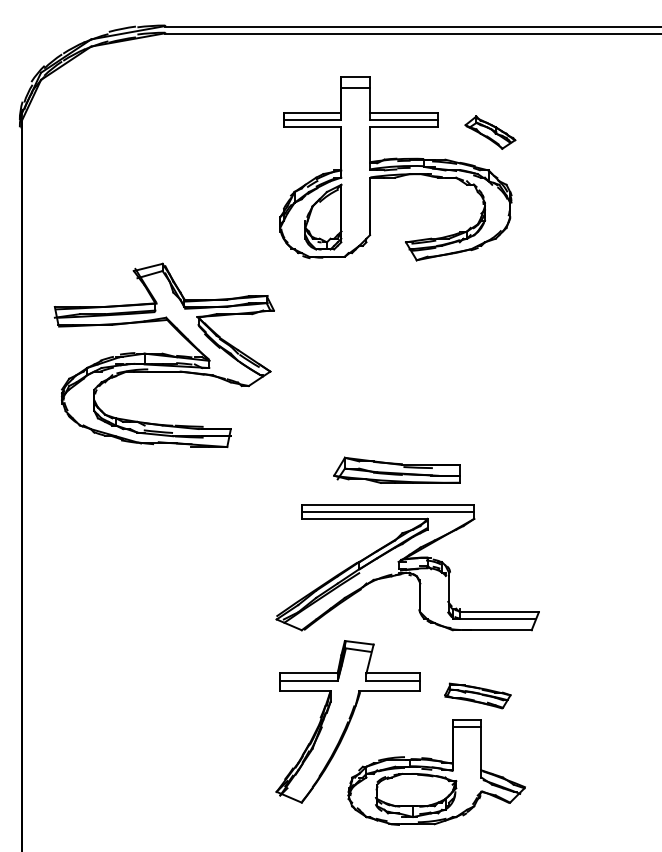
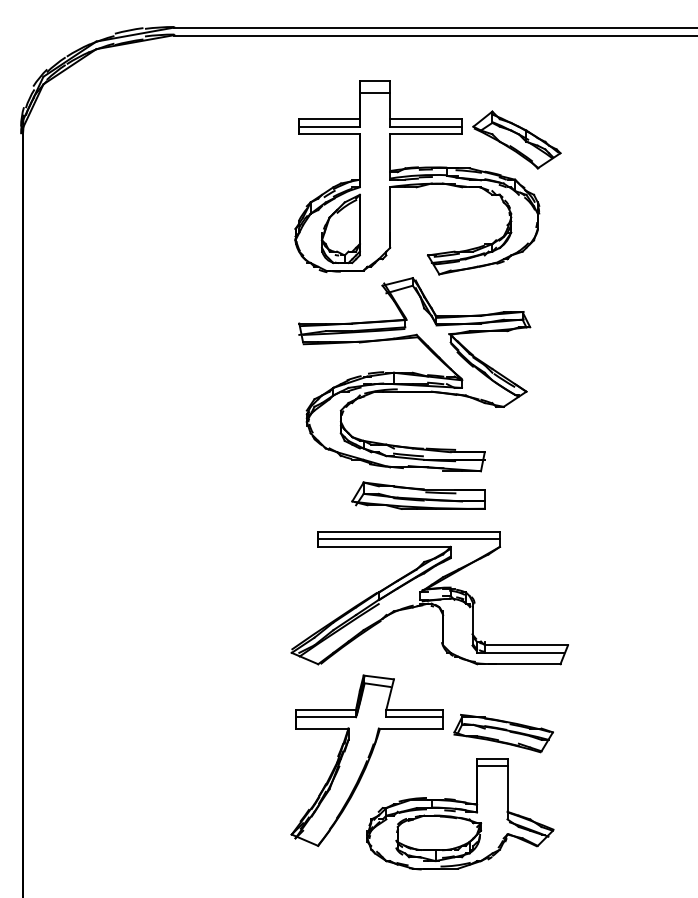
part: (490, 132) -> (517, 139), size x1.67
part: (163, 354) -> (413, 373), moved
part: (477, 695) -> (503, 732), size x1.43

